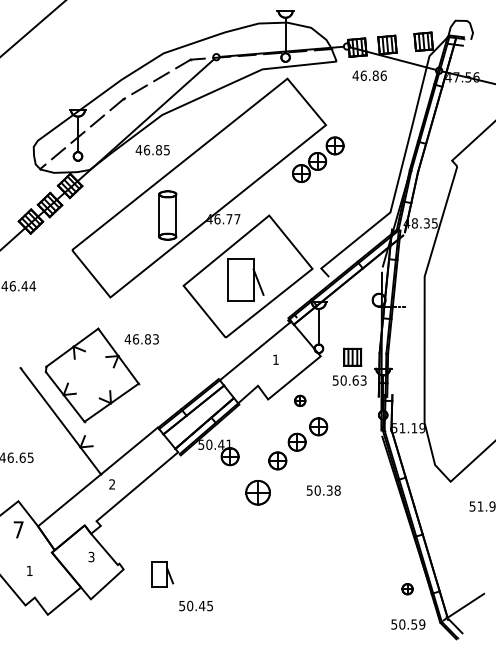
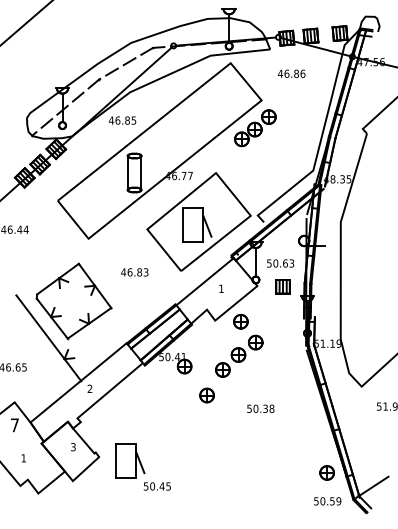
text: (369, 75) -> (291, 73), moved
text: (141, 339) -> (134, 272), moved
text: (349, 380) -> (280, 263), moved
part: (299, 400) -> (240, 321), size x1.67
text: (323, 490) -> (260, 408), moved
part: (257, 492) -> (206, 395), size x0.71
part: (162, 573) -> (130, 460), size x1.67
part: (406, 588) -> (326, 472), size x1.67

